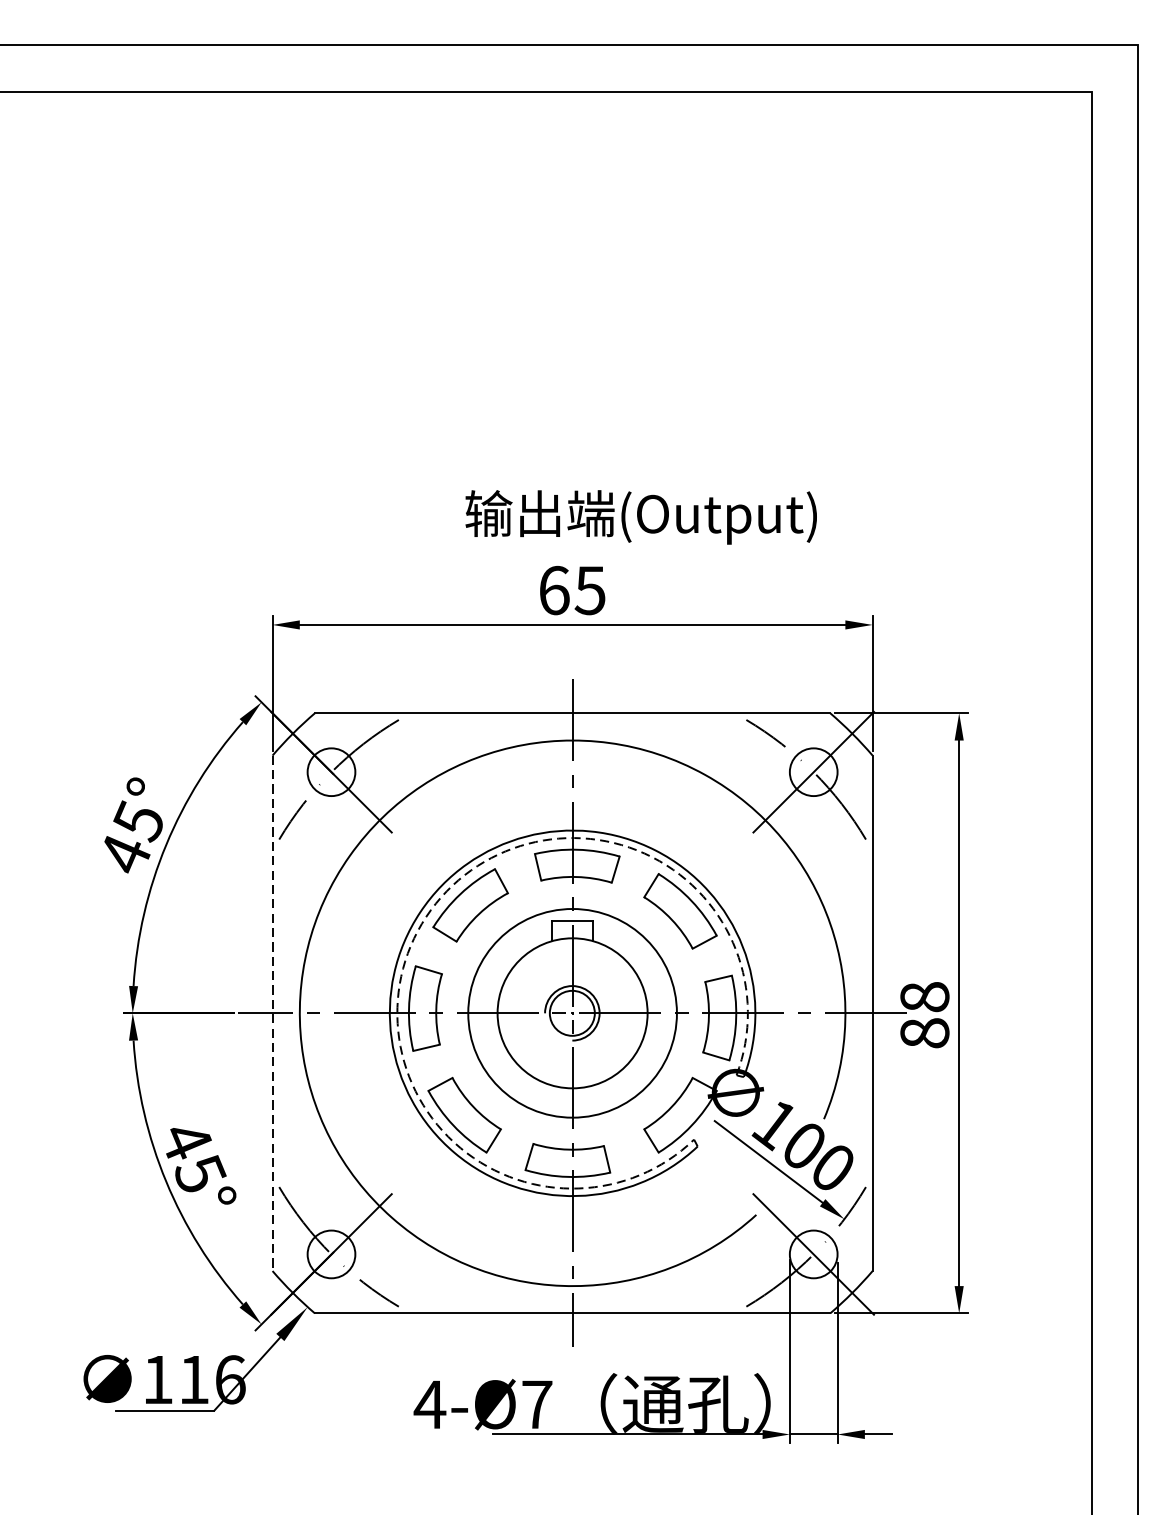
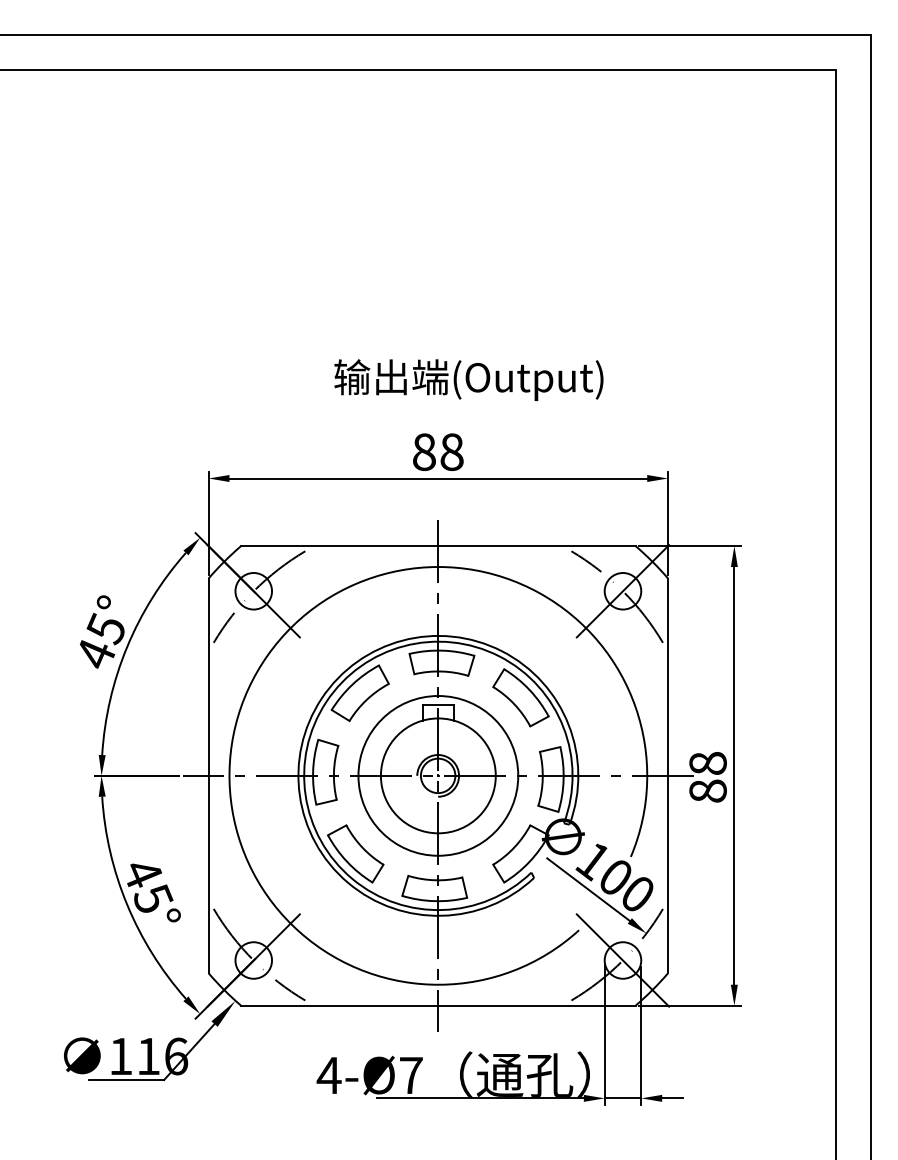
text: (640, 516) -> (468, 379), moved
text: (572, 589) -> (438, 451), 65 -> 88
arc: (426, 917) -> (326, 702), dashed -> solid
line: (272, 1014) -> (208, 776), dashed -> solid

